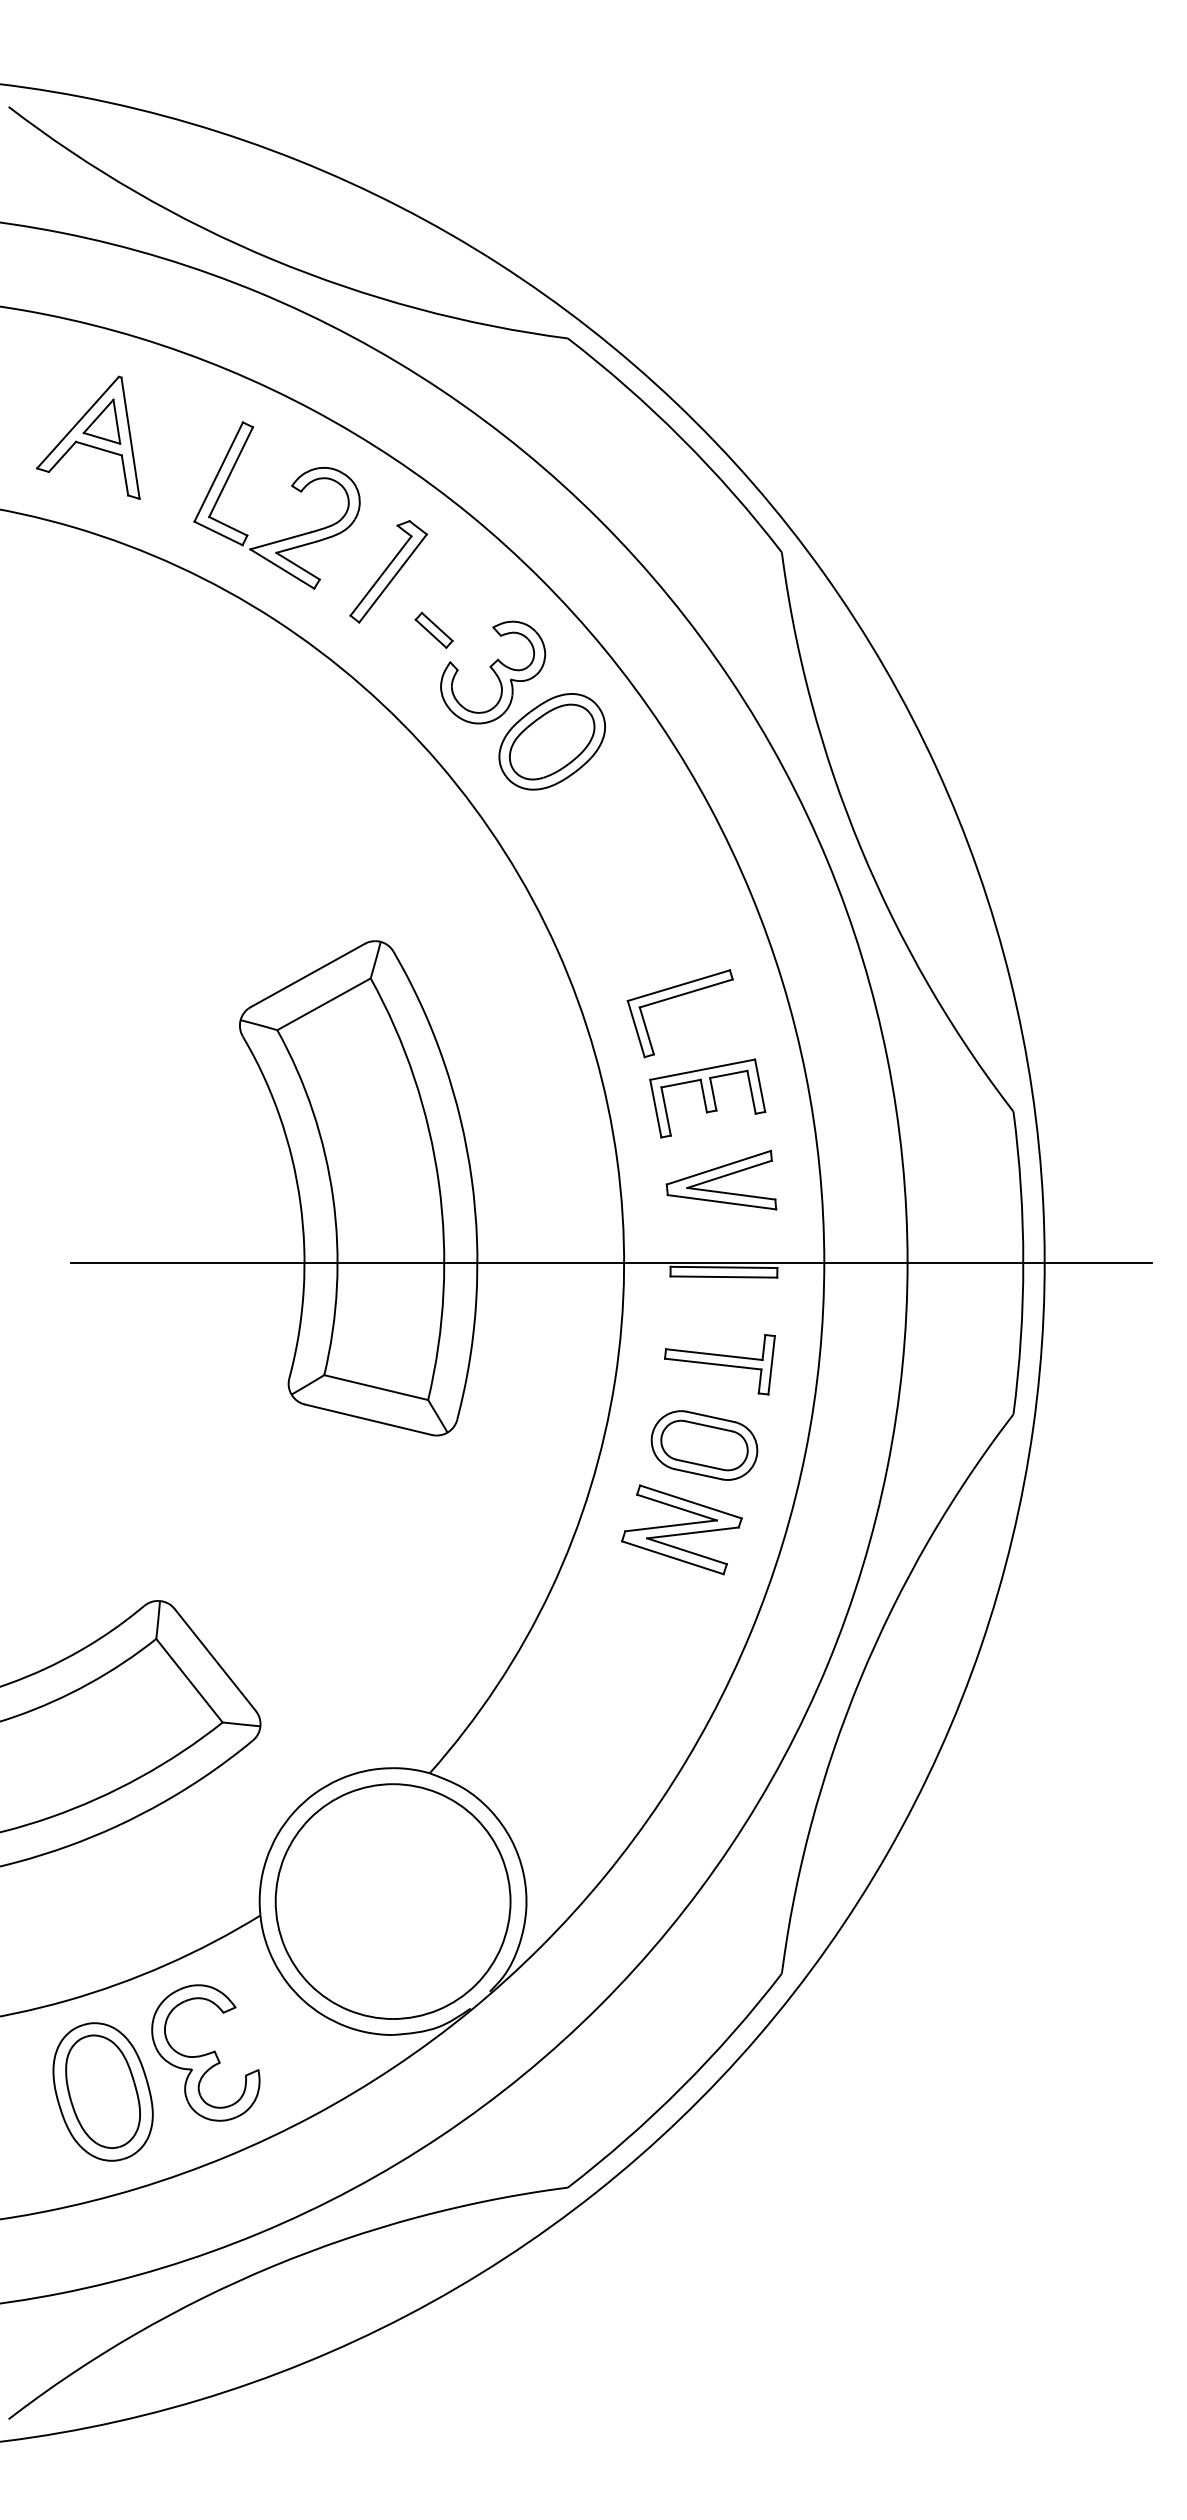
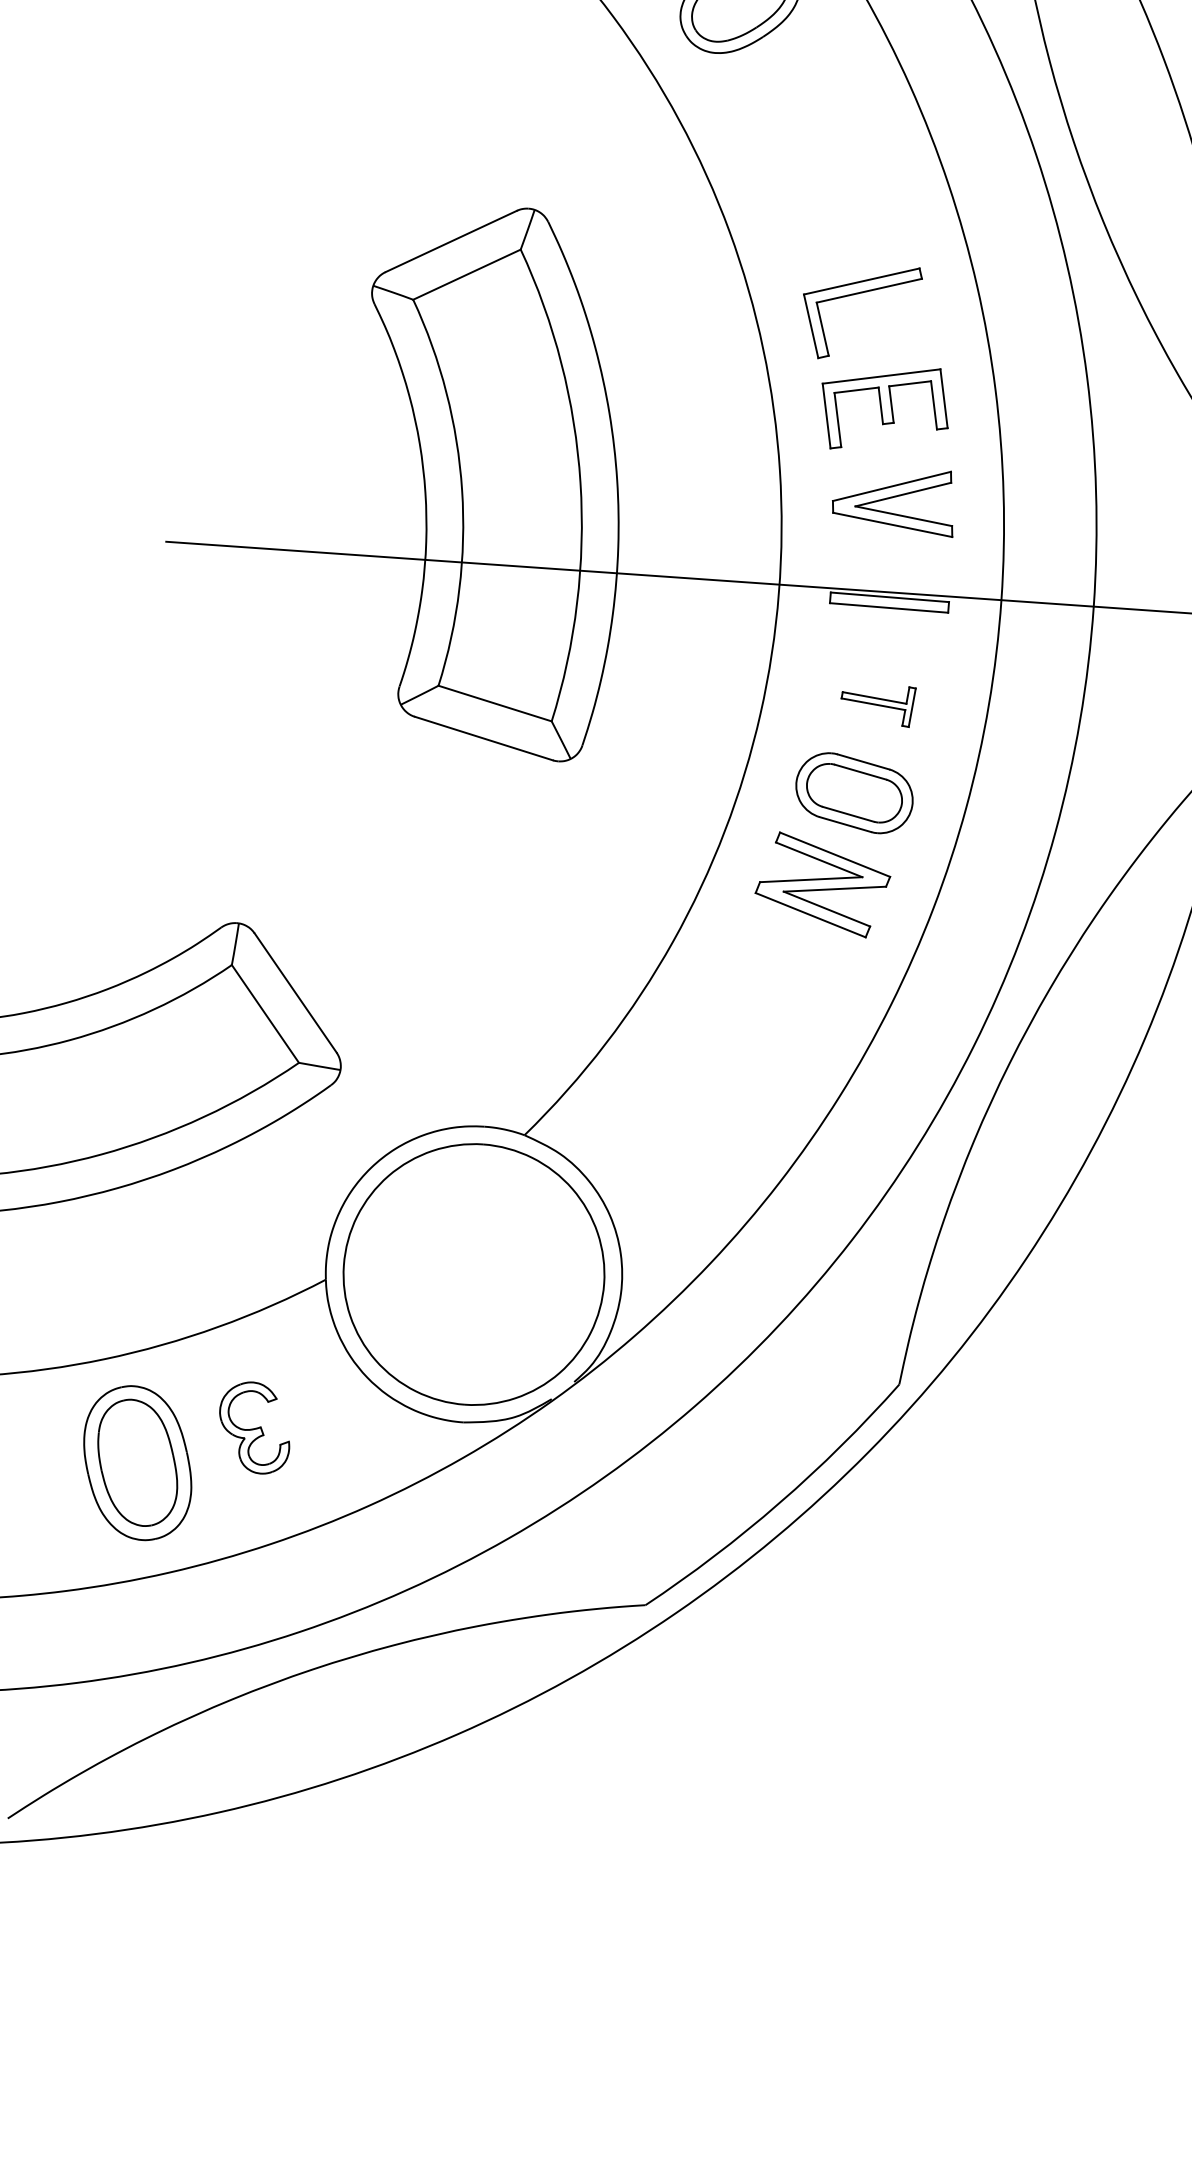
part: (719, 1364) -> (877, 704), size x0.6
part: (205, 2052) -> (254, 1427), size x0.6

